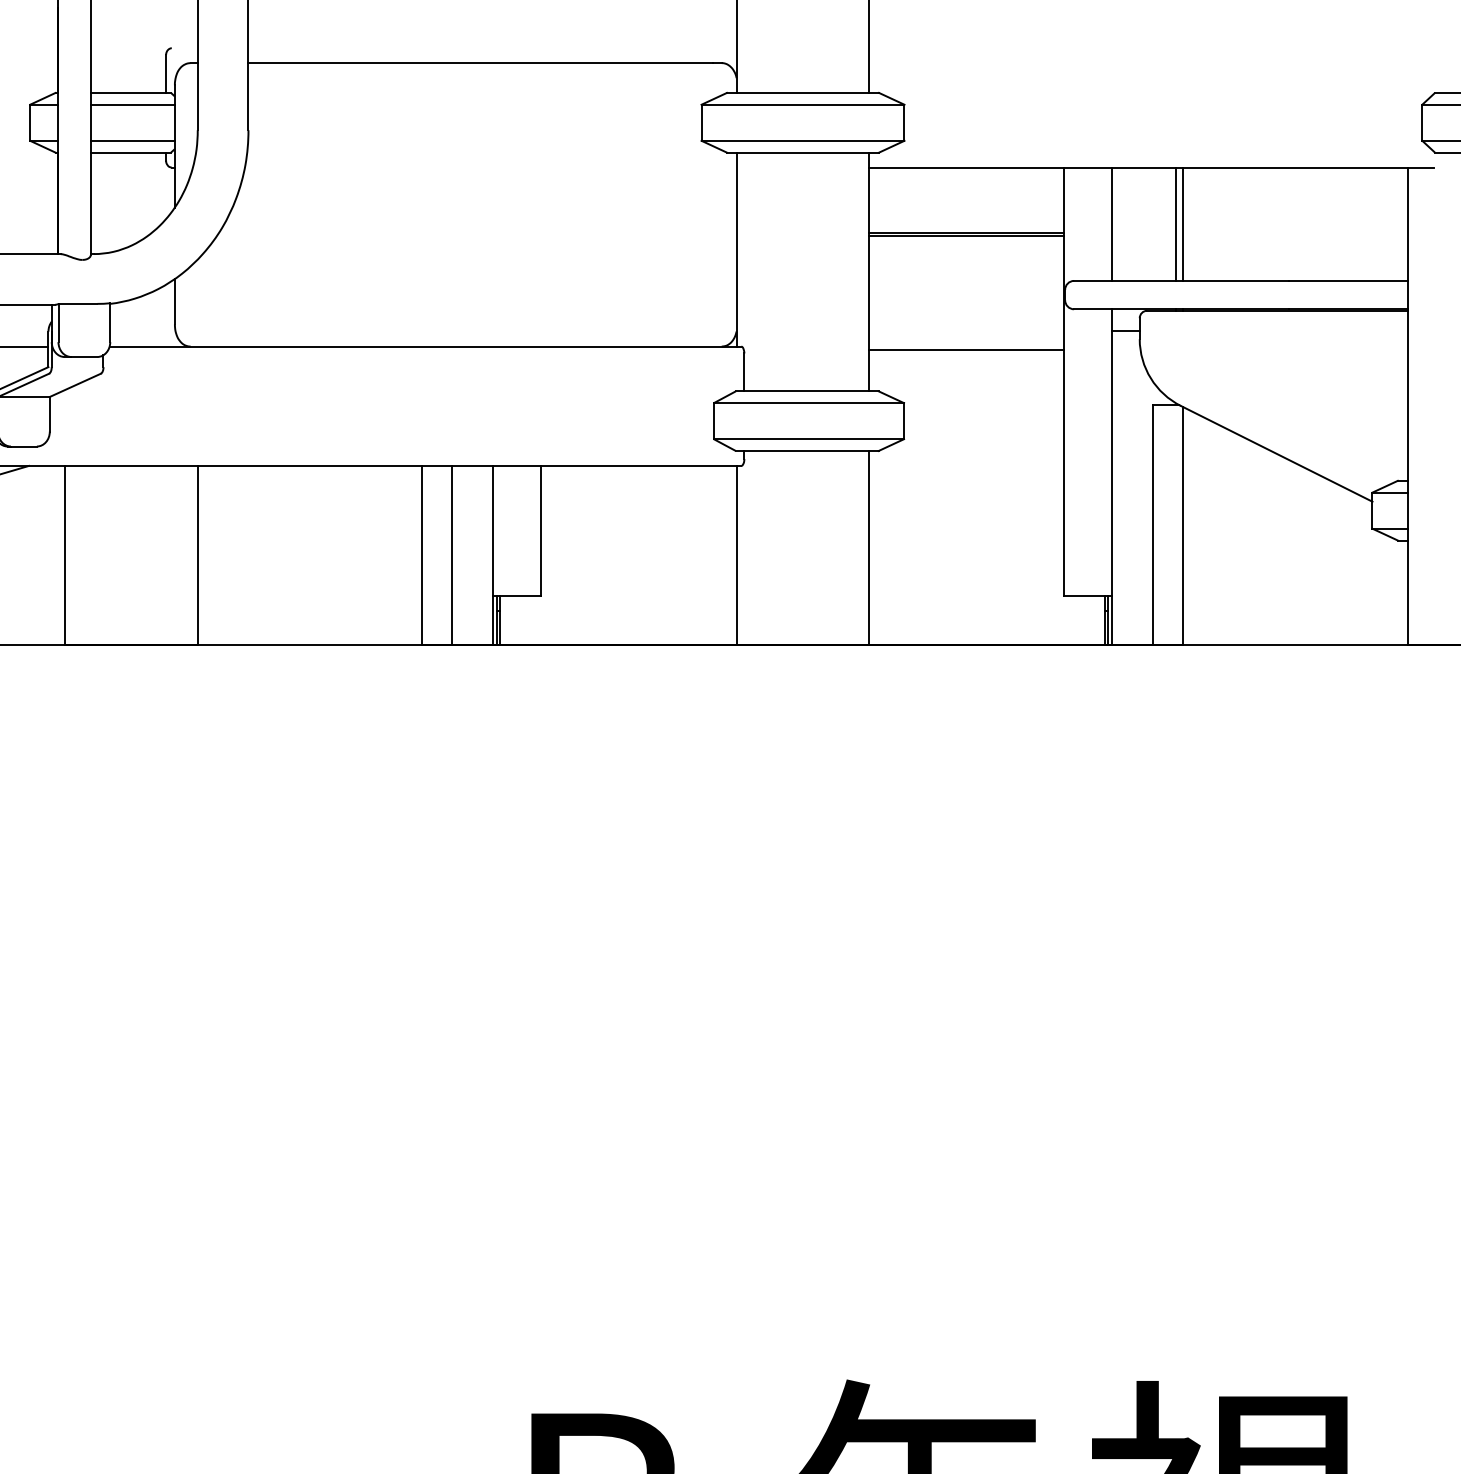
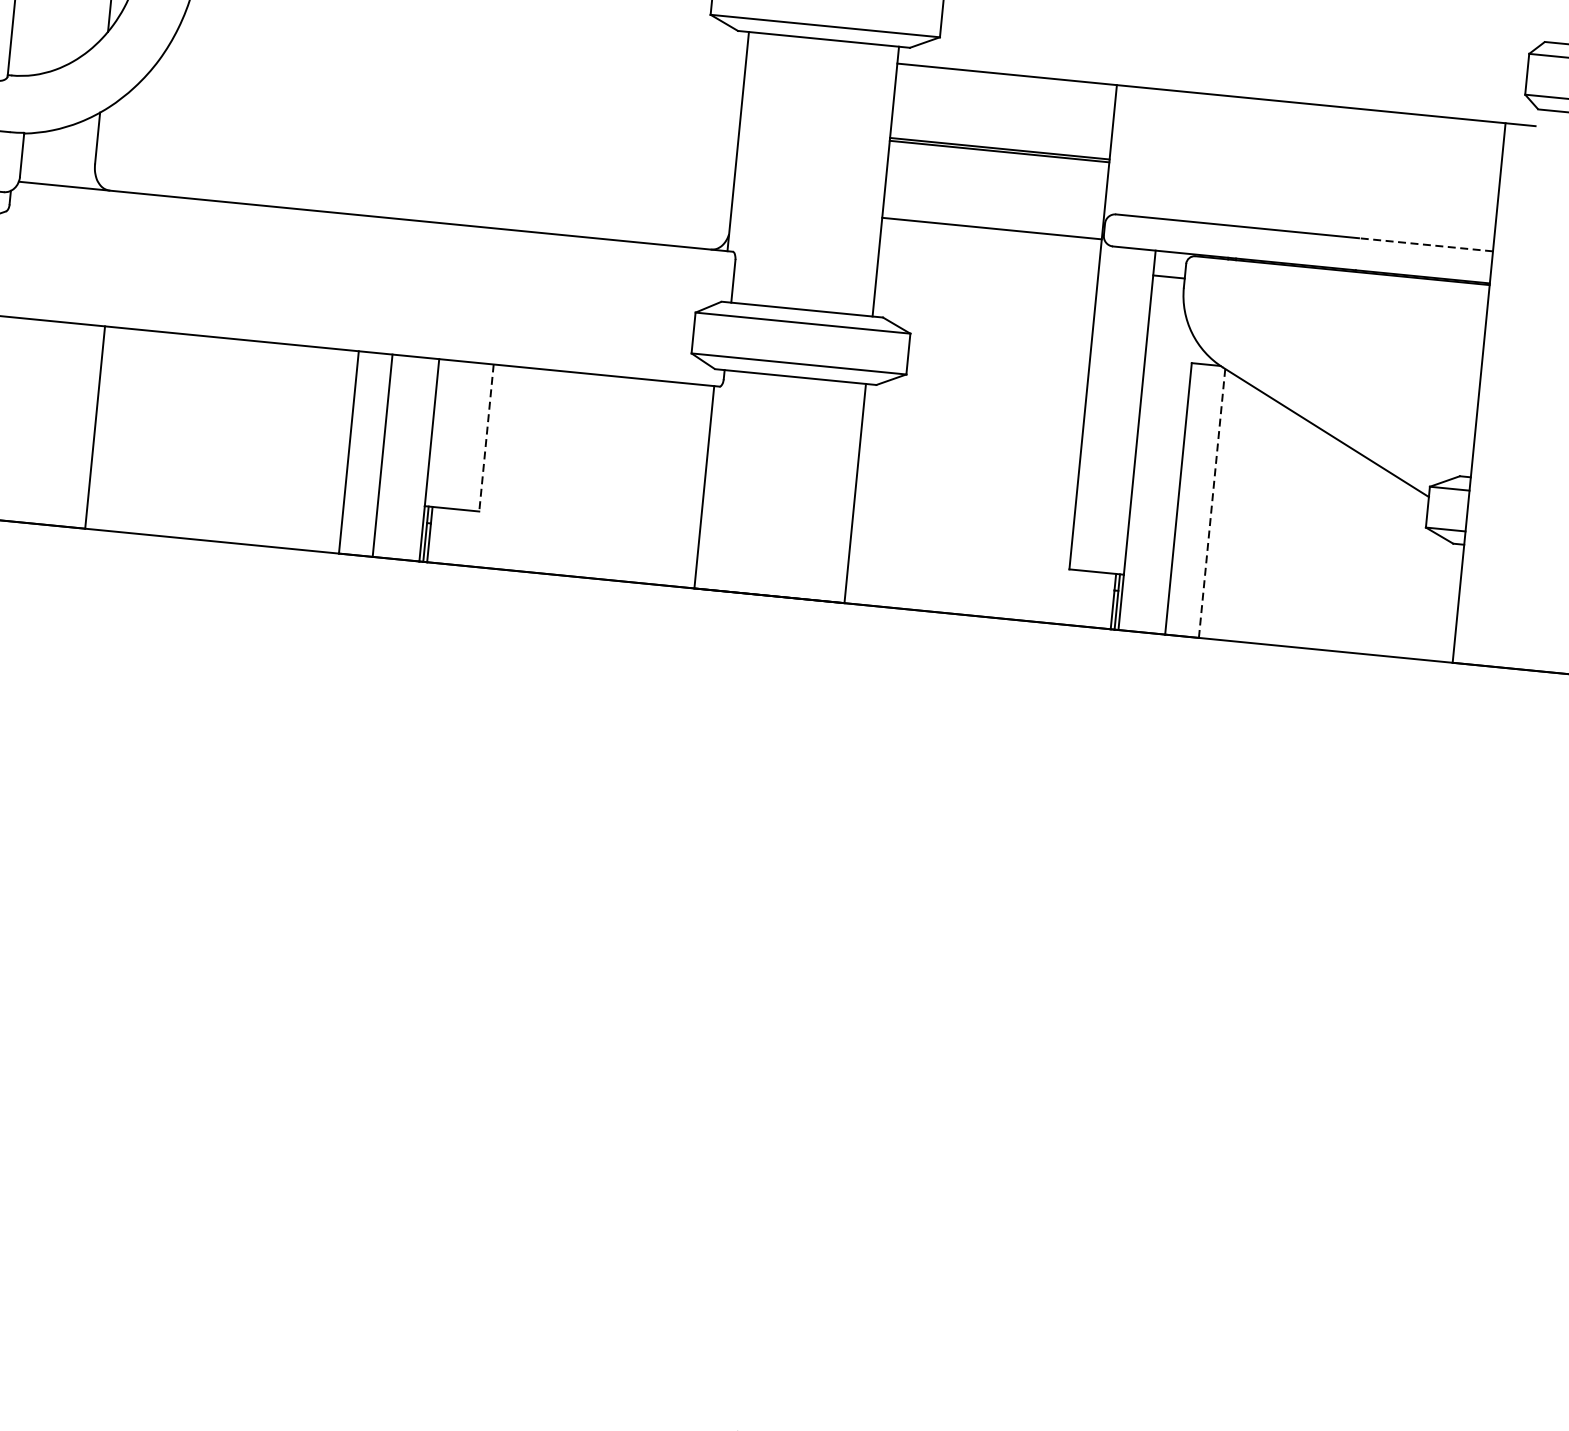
line: (1111, 223) -> (1164, 153), removed
line: (1176, 223) -> (1238, 160), removed
line: (1183, 223) -> (1246, 161), removed
line: (1347, 280) -> (1425, 244), solid -> dashed
line: (966, 350) -> (991, 229), moved
line: (1183, 525) -> (1212, 502), solid -> dashed
line: (541, 531) -> (486, 438), solid -> dashed

